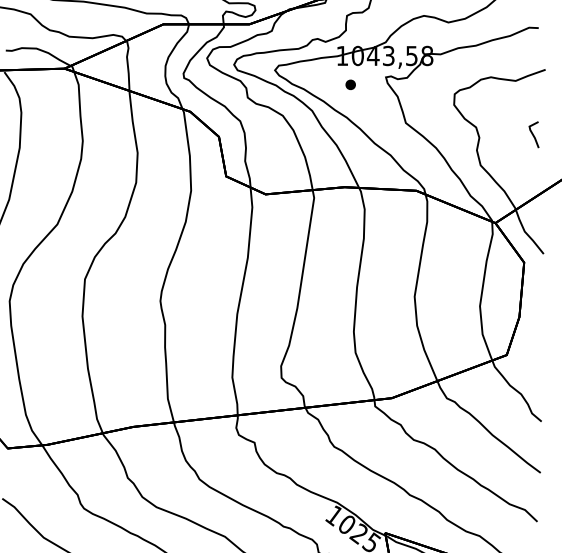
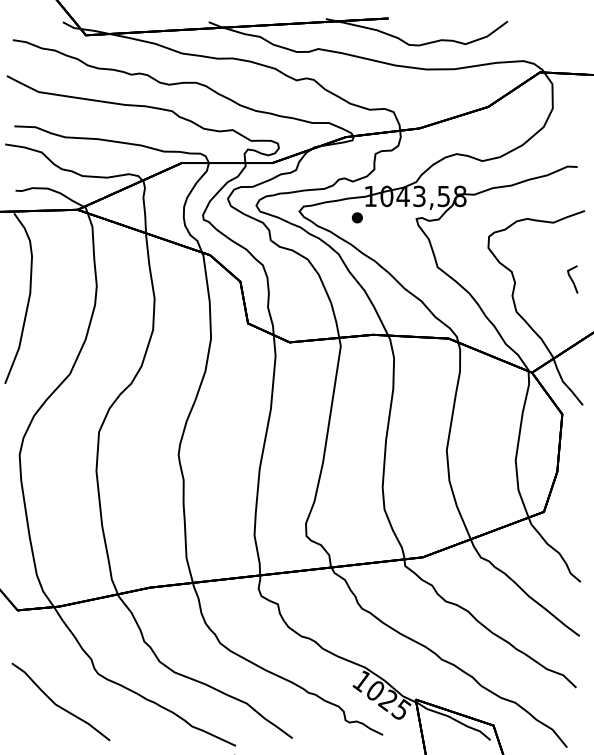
part: (349, 84) -> (356, 217), moved

